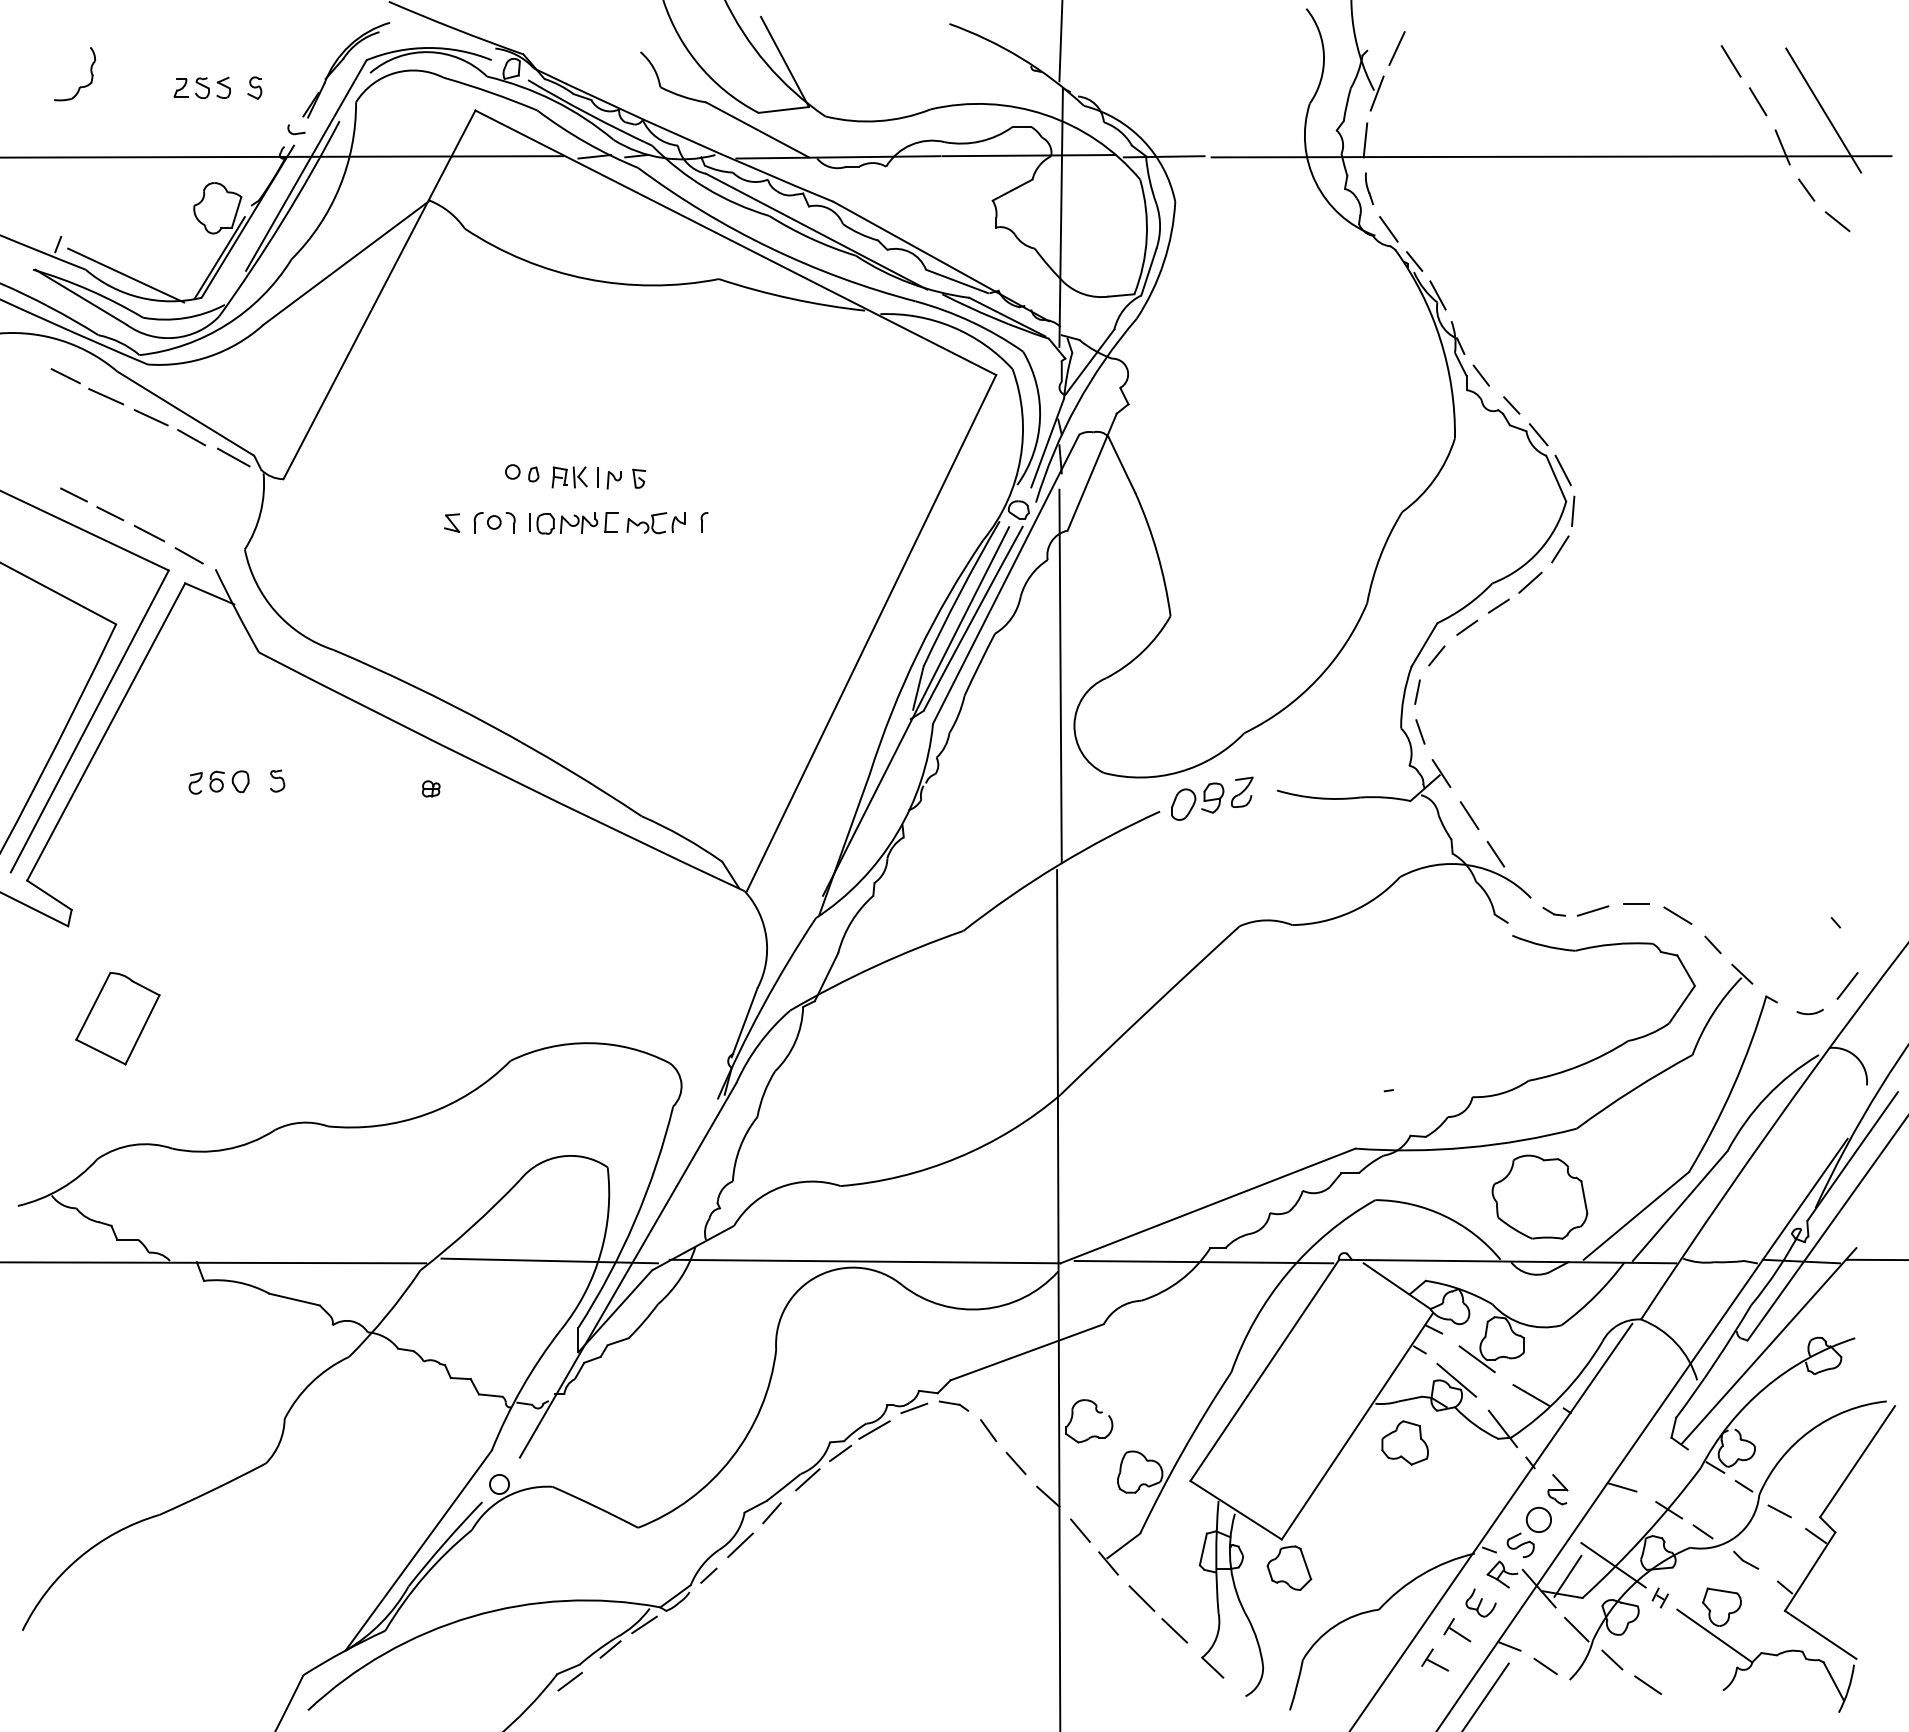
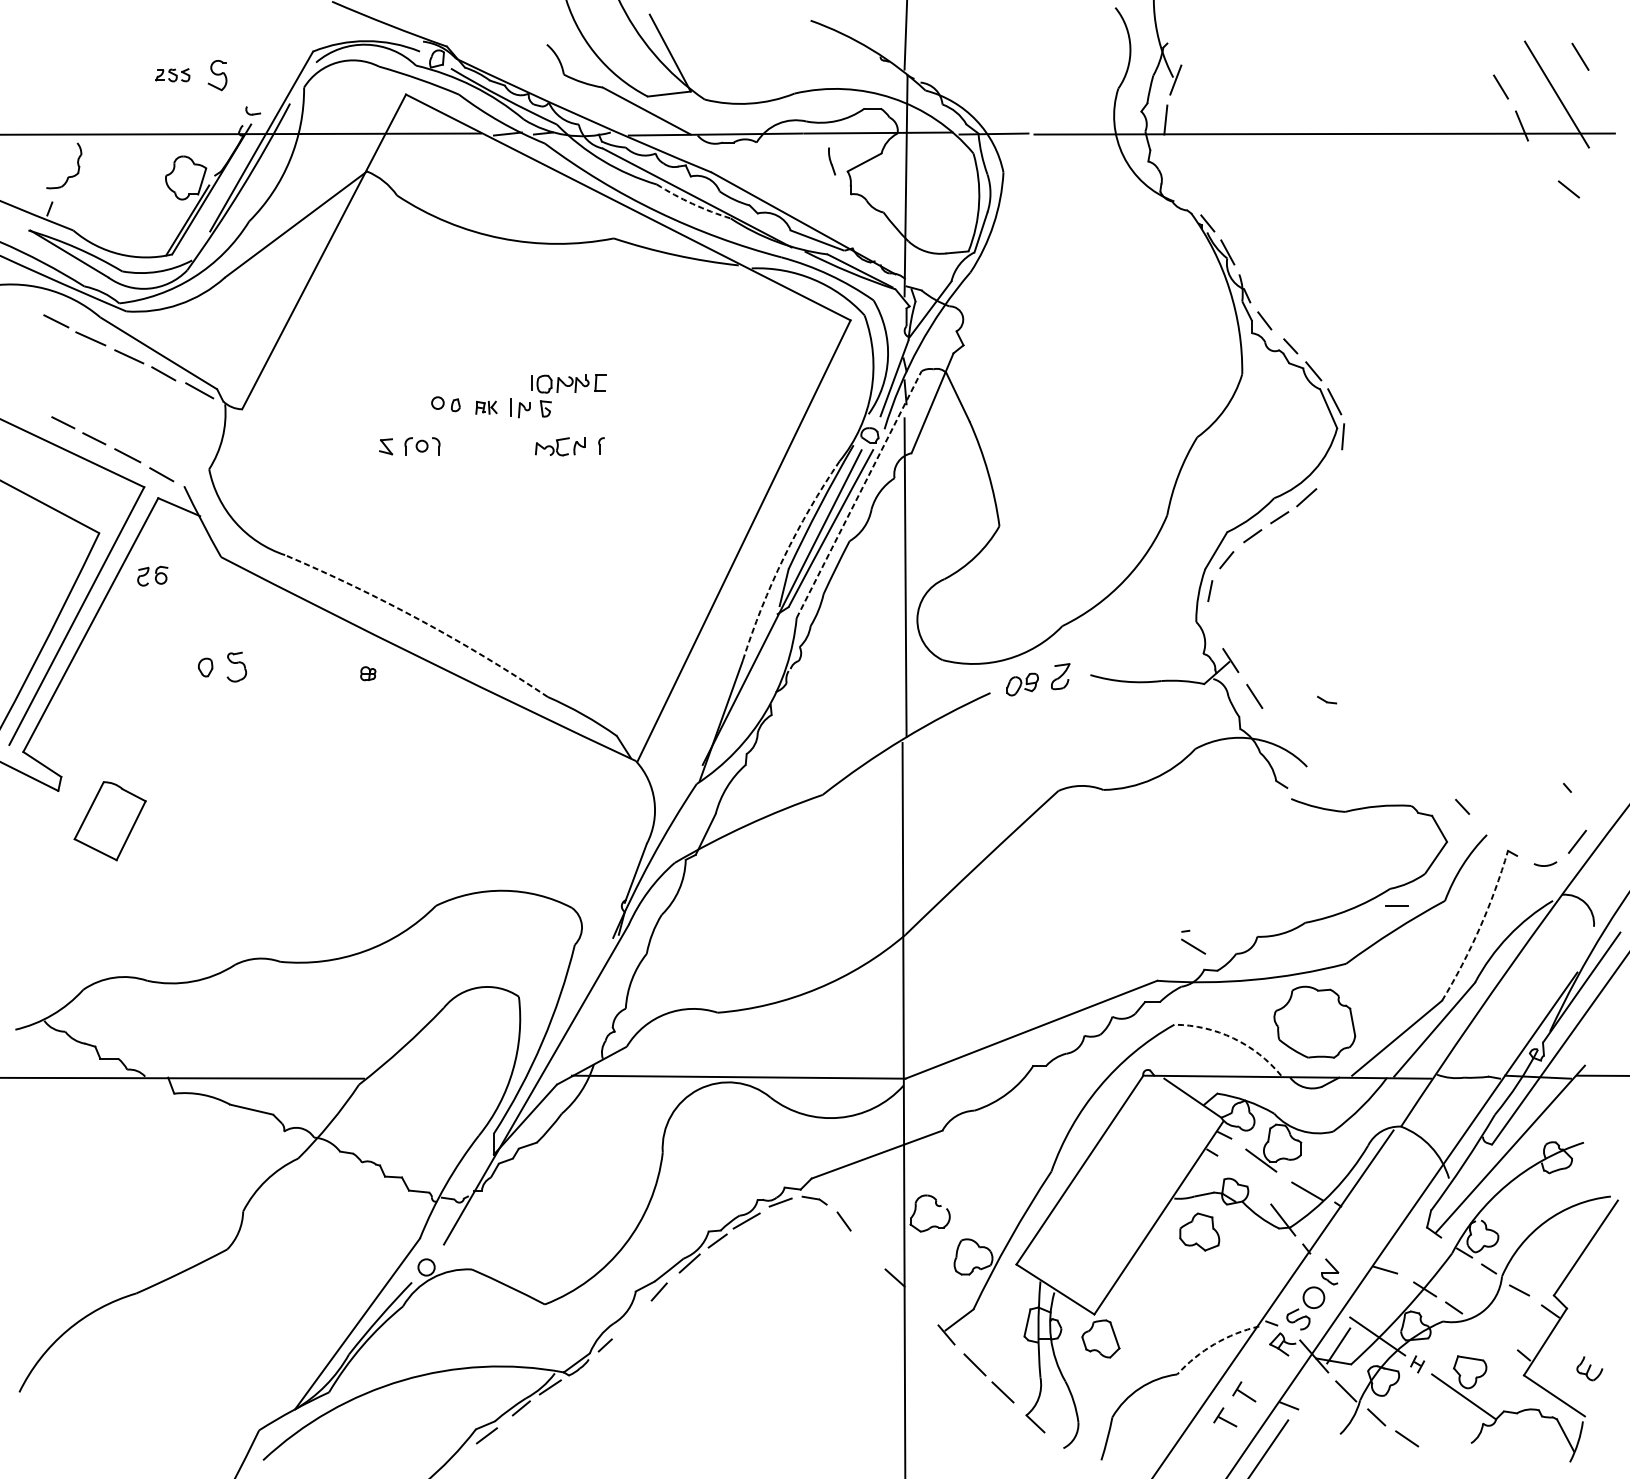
line: (1396, 48) -> (1192, 41), removed
line: (1730, 61) -> (1579, 56), moved
part: (340, 63) -> (290, 54), removed
part: (80, 86) -> (68, 176), moved
part: (201, 87) -> (172, 74), size x0.7
part: (254, 87) -> (217, 74), size x1.6
part: (1369, 188) -> (832, 161), moved
line: (1806, 189) -> (1542, 161), removed
line: (1388, 229) -> (1185, 196), removed
arc: (811, 238) -> (692, 203), solid -> dashed
line: (126, 275) -> (108, 235), removed
part: (569, 477) -> (486, 407), size x0.7
part: (573, 523) -> (568, 383), moved
line: (1560, 549) -> (1332, 469), removed
line: (1006, 579) -> (859, 494), solid -> dashed
arc: (918, 652) -> (784, 557), solid -> dashed
arc: (491, 725) -> (419, 619), solid -> dashed
line: (1420, 731) -> (1212, 624), removed
part: (277, 780) -> (237, 666), size x1.6
part: (206, 782) -> (152, 576), moved
part: (1197, 801) -> (1022, 684), size x0.7
line: (1495, 854) -> (1276, 729), removed
line: (1636, 903) -> (1397, 905), moved
line: (1592, 910) -> (1359, 777), removed
part: (1553, 911) -> (1326, 699), moved
line: (1677, 915) -> (1193, 946), moved
line: (1742, 973) -> (1487, 831), removed
part: (117, 1018) -> (109, 821), moved
arc: (1733, 1086) -> (1480, 927), solid -> dashed
arc: (1444, 1216) -> (1233, 1038), solid -> dashed
line: (549, 1260) -> (469, 1076), removed
line: (1203, 1261) -> (1027, 1077), removed
line: (1456, 1379) -> (1243, 1177), removed
line: (1015, 1462) -> (867, 1248), removed
line: (1080, 1530) -> (922, 1306), removed
line: (740, 1545) -> (632, 1319), removed
part: (1746, 1559) -> (1491, 1331), removed
arc: (1422, 1574) -> (1214, 1344), solid -> dashed
part: (1480, 1602) -> (1589, 1368), moved
line: (1545, 1666) -> (1319, 1422), removed

